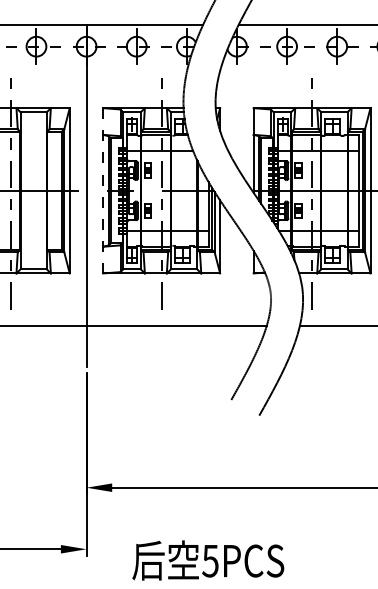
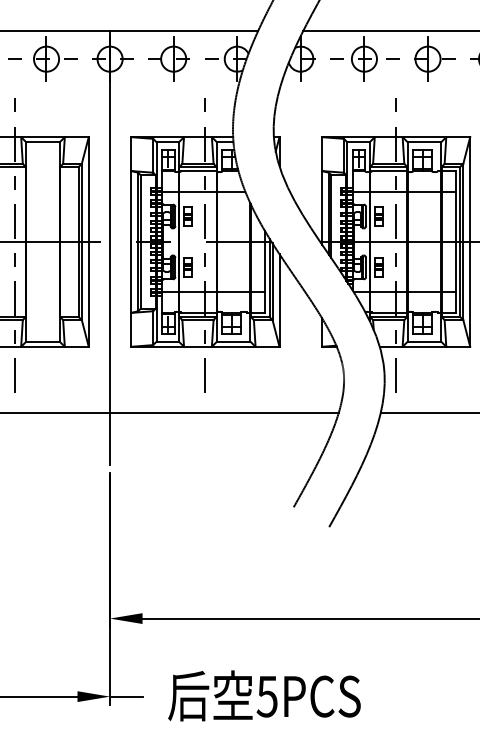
line: (103, 190) -> (131, 241), dashed -> solid
line: (99, 549) -> (126, 696), added
text: (208, 560) -> (264, 695), moved

